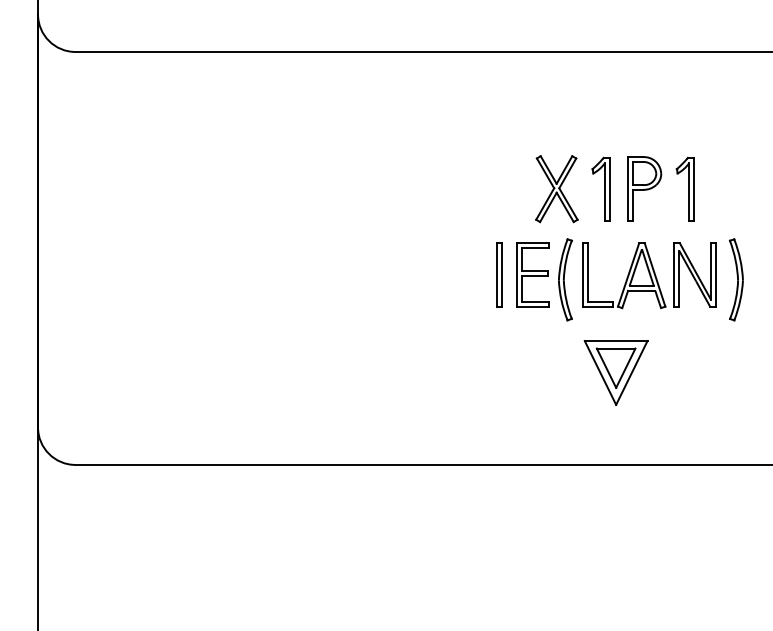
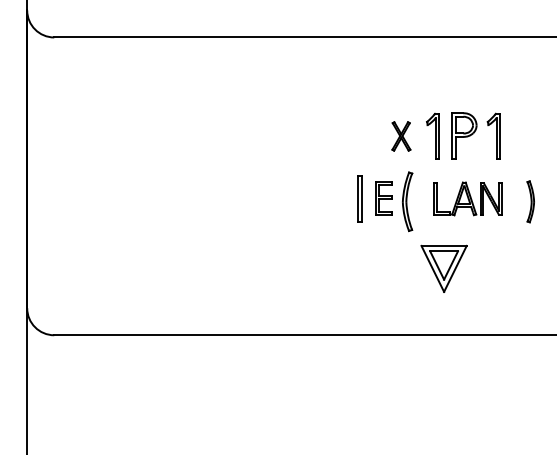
part: (556, 189) -> (401, 136), size x0.6
part: (532, 274) -> (383, 197), size x0.7
part: (649, 275) -> (468, 198), size x0.7
part: (736, 279) -> (530, 201), size x0.7

